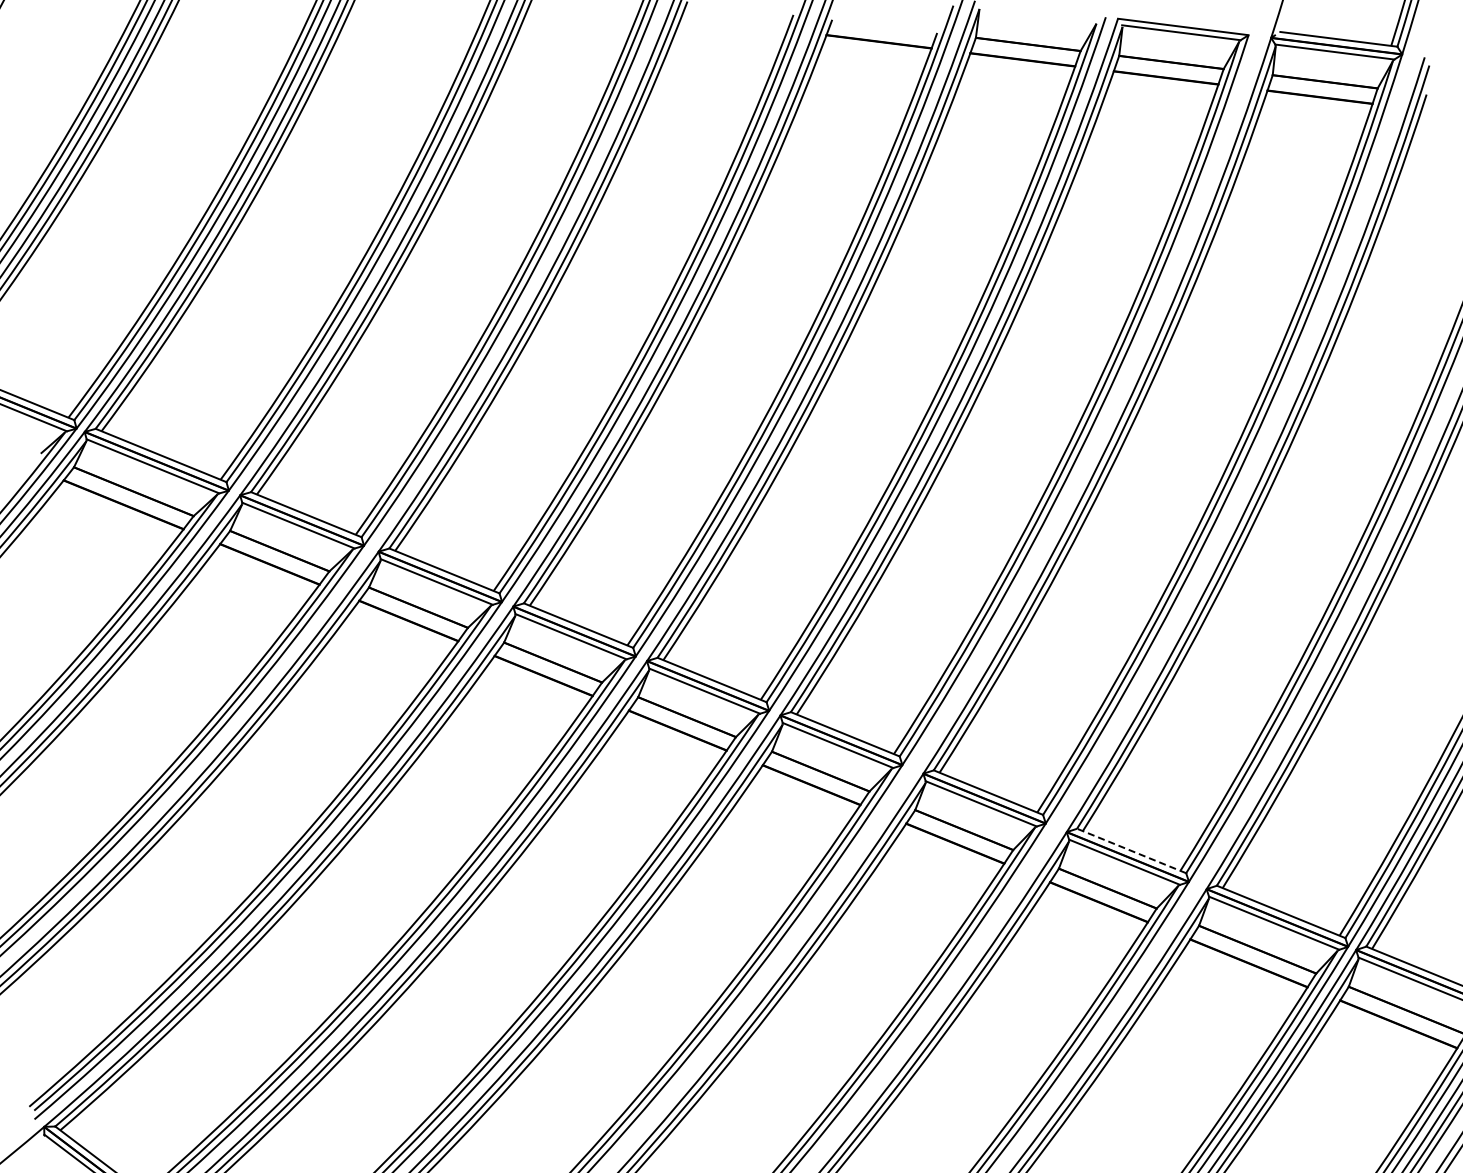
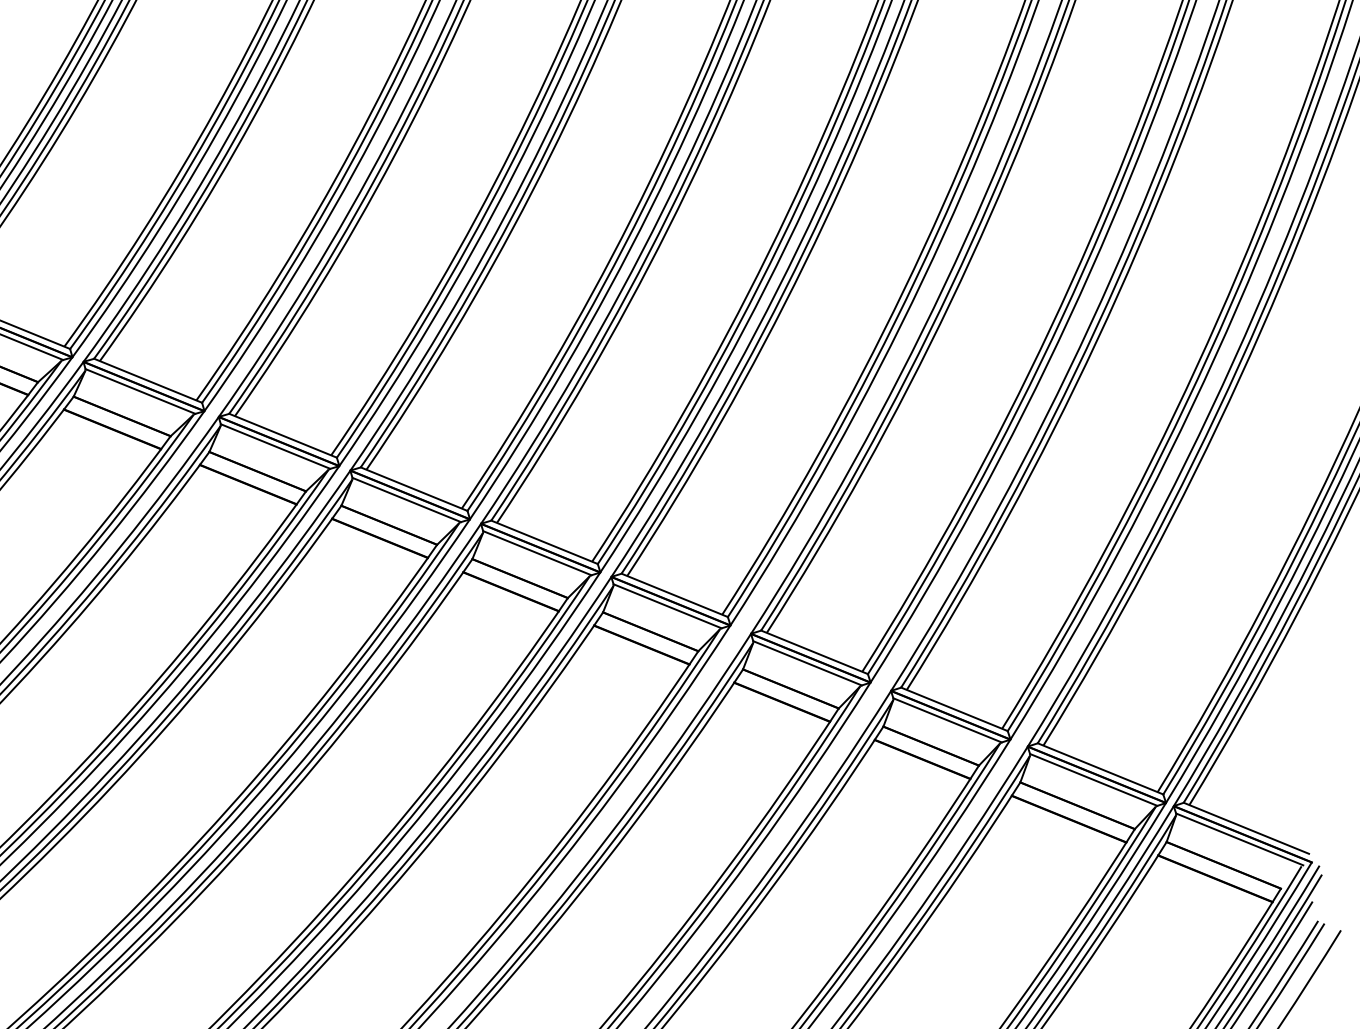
line: (1131, 850) -> (954, 708), dashed -> solid

